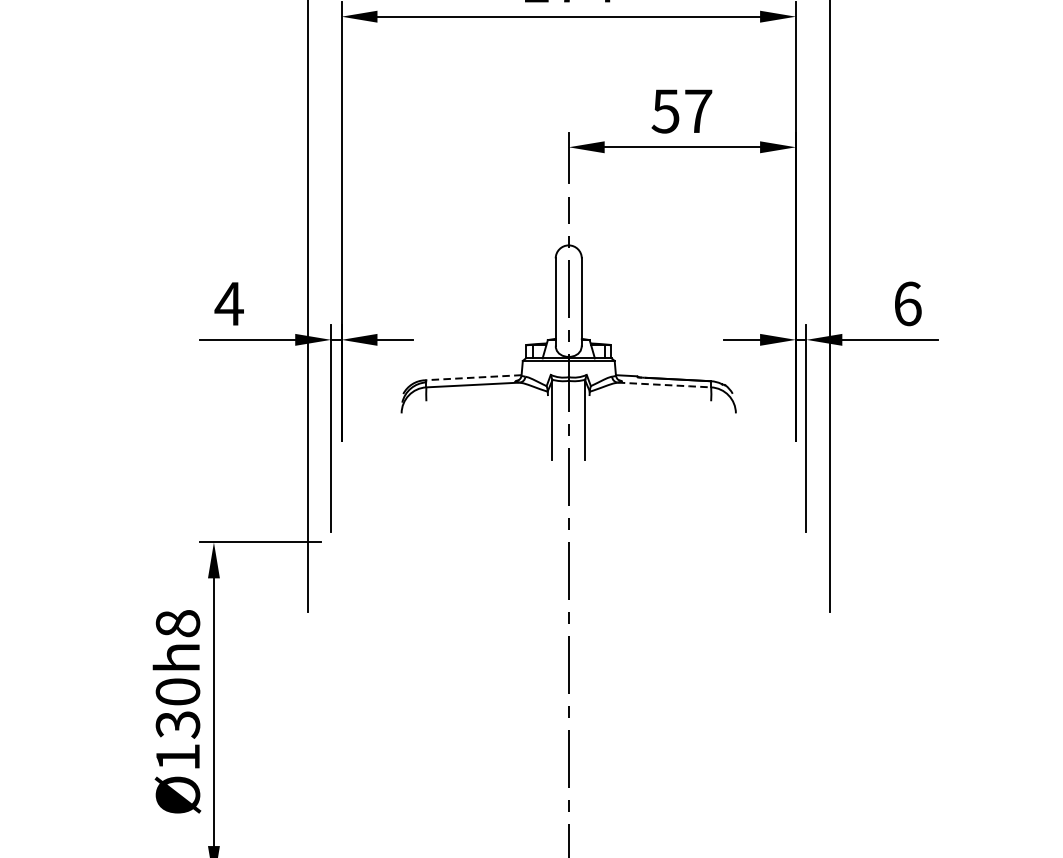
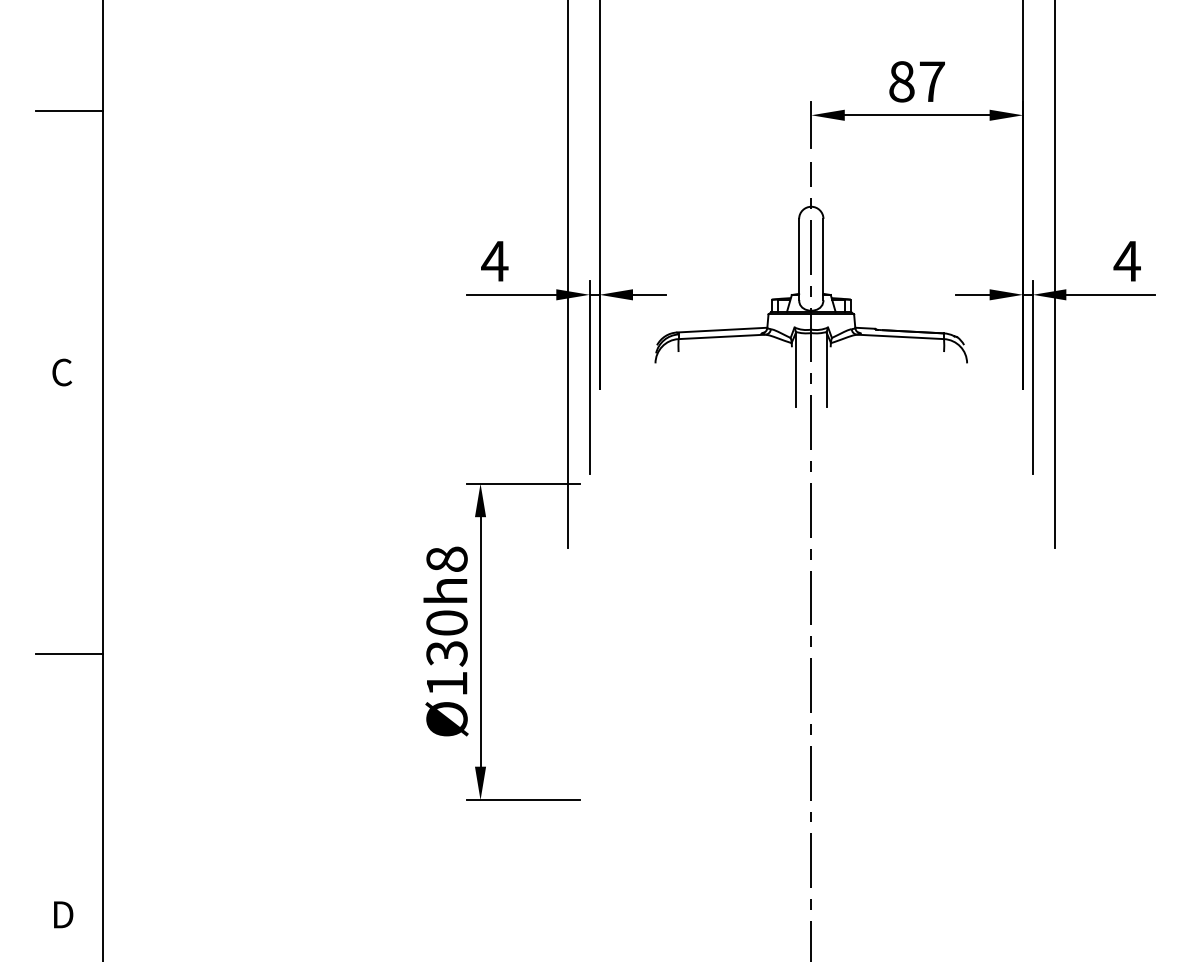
text: (665, 111) -> (901, 81), 57 -> 87
text: (906, 304) -> (1126, 261), 6 -> 4
line: (472, 378) -> (721, 330), dashed -> solid
line: (665, 384) -> (901, 336), dashed -> solid

